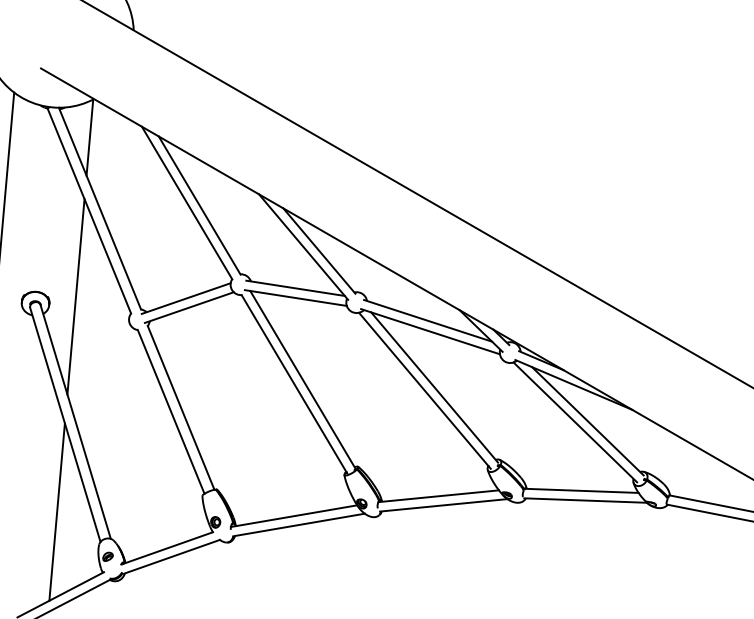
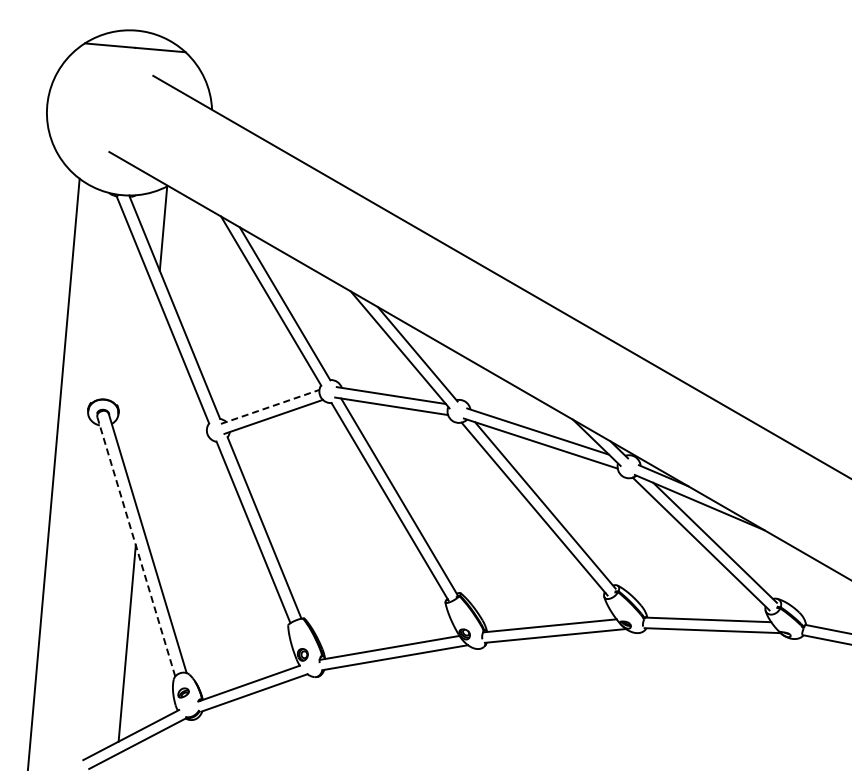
line: (75, 296) -> (147, 404), removed
line: (186, 298) -> (270, 406), solid -> dashed
line: (65, 424) -> (136, 546), solid -> dashed

